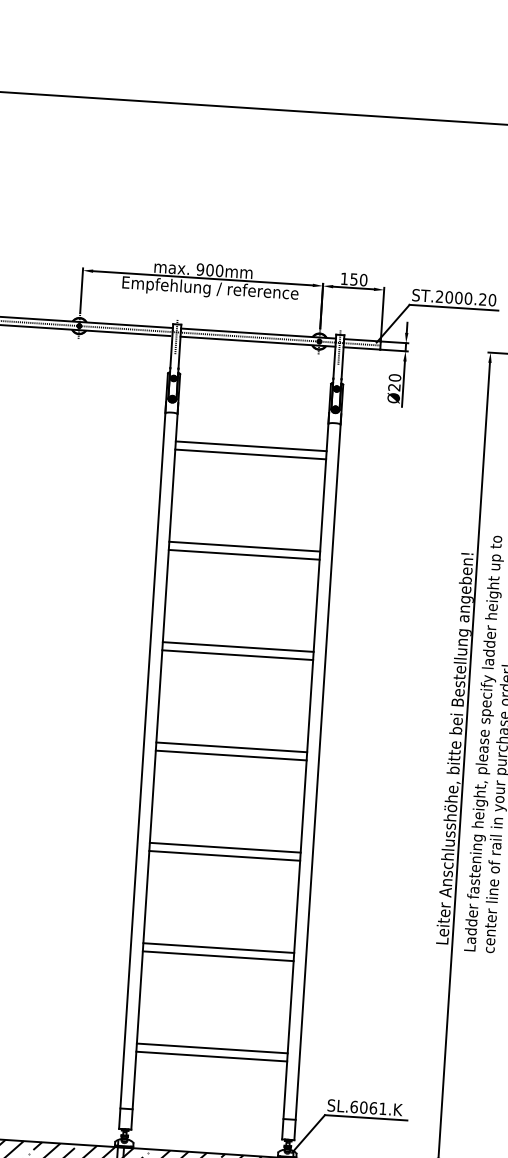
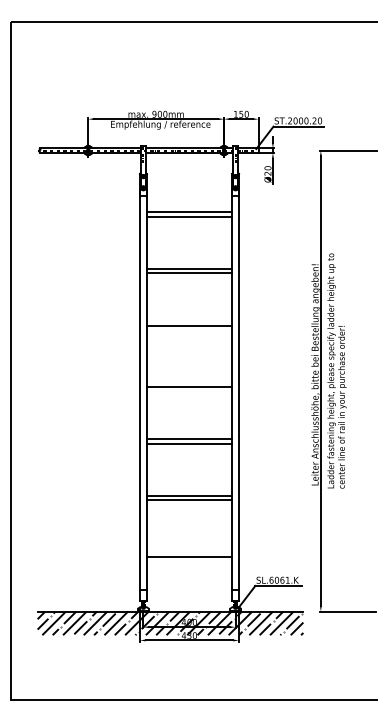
line: (237, 655) -> (189, 330), removed
line: (231, 747) -> (189, 382), removed
line: (212, 1048) -> (189, 552), removed

